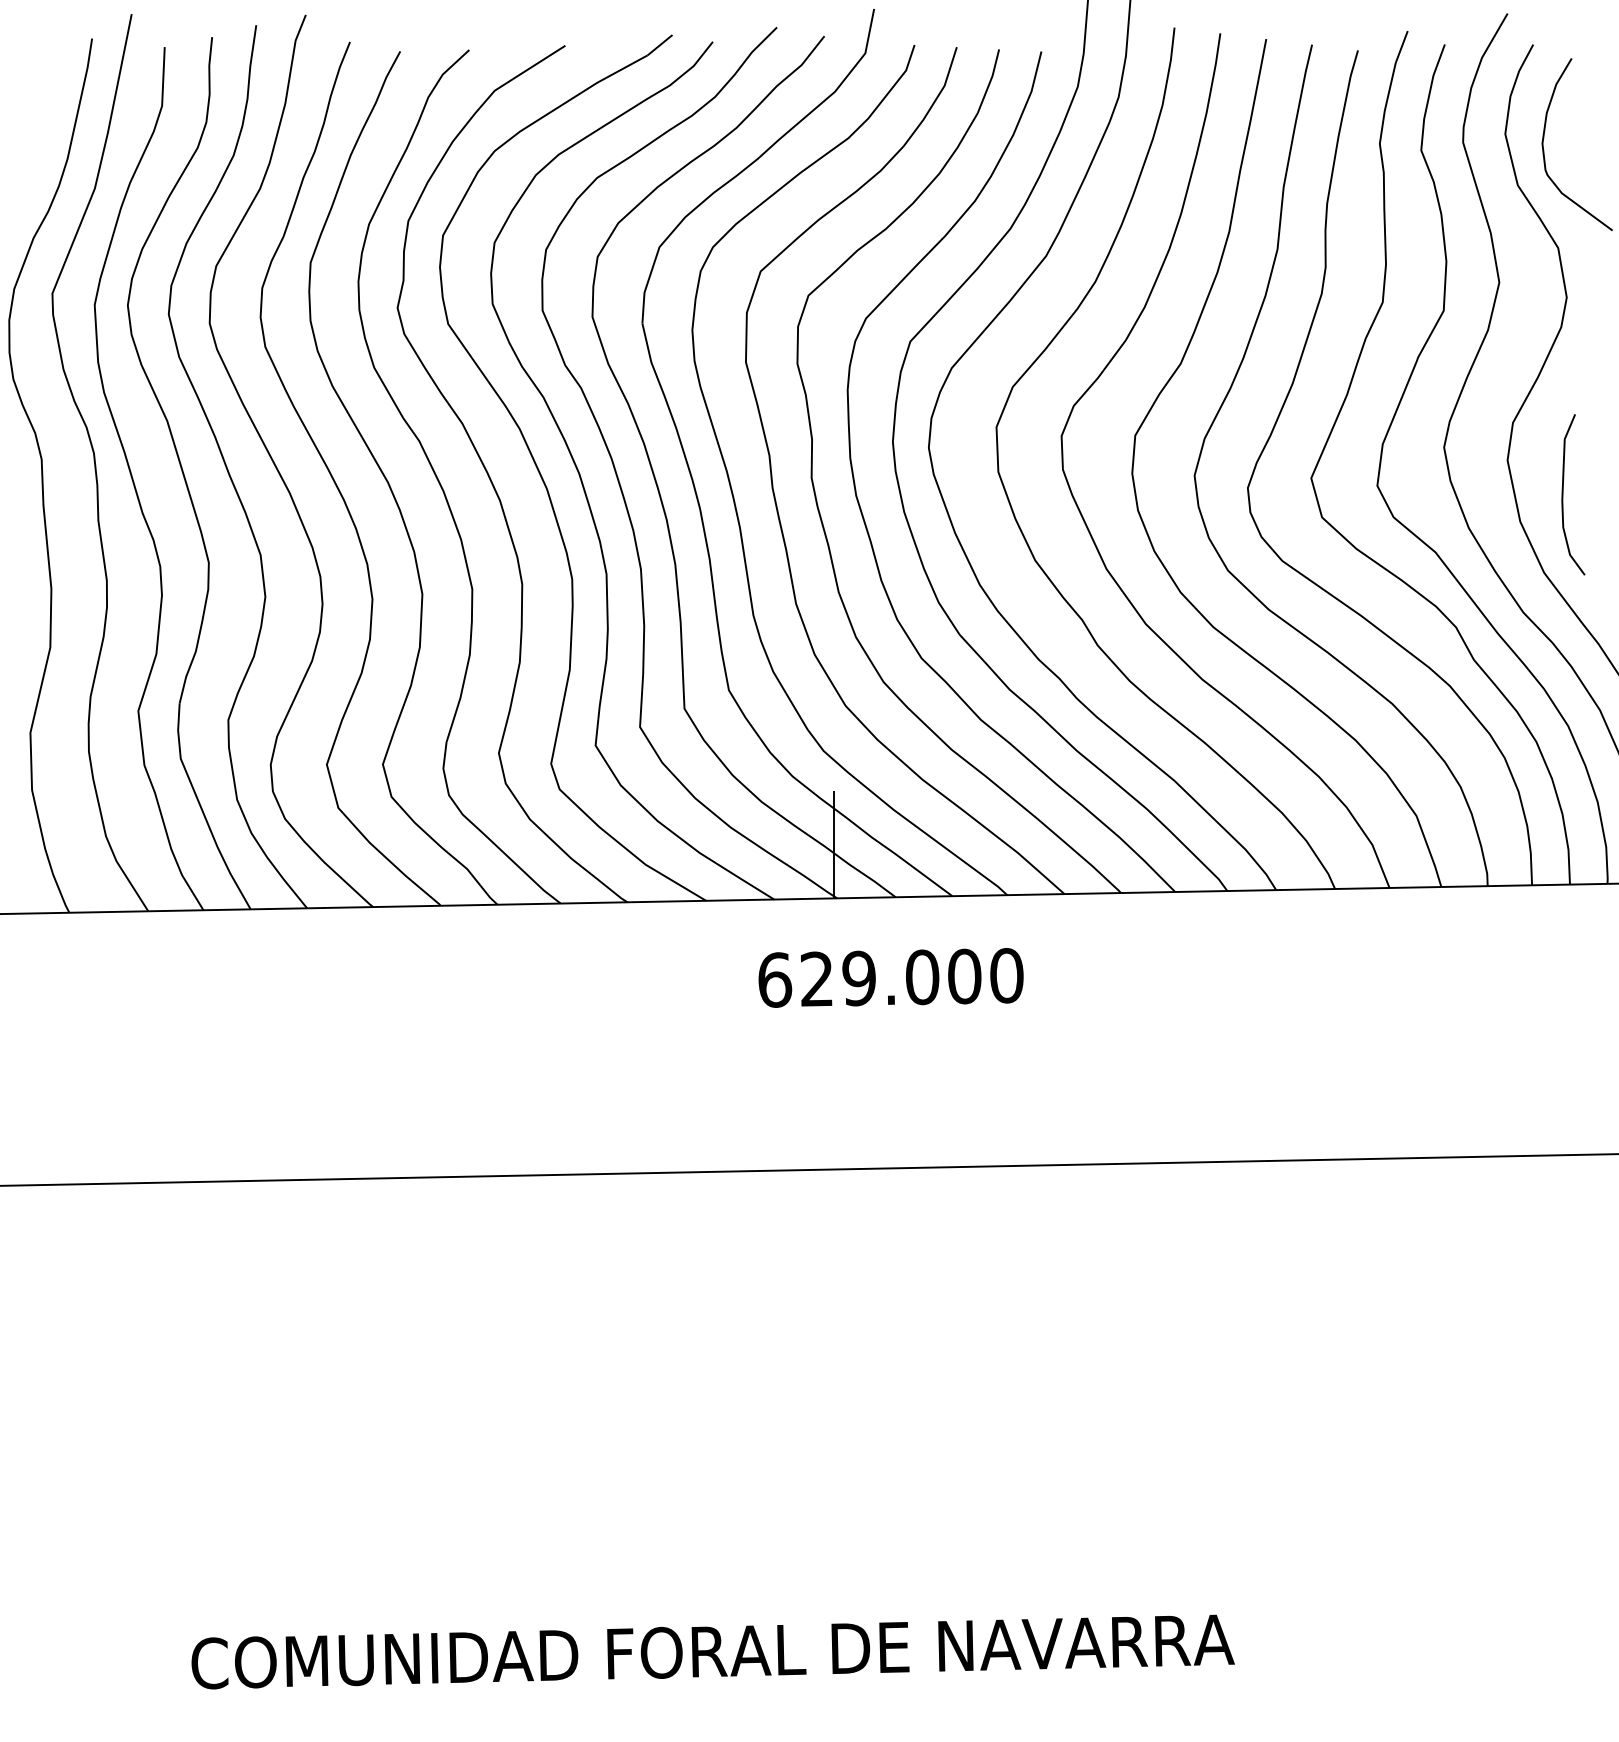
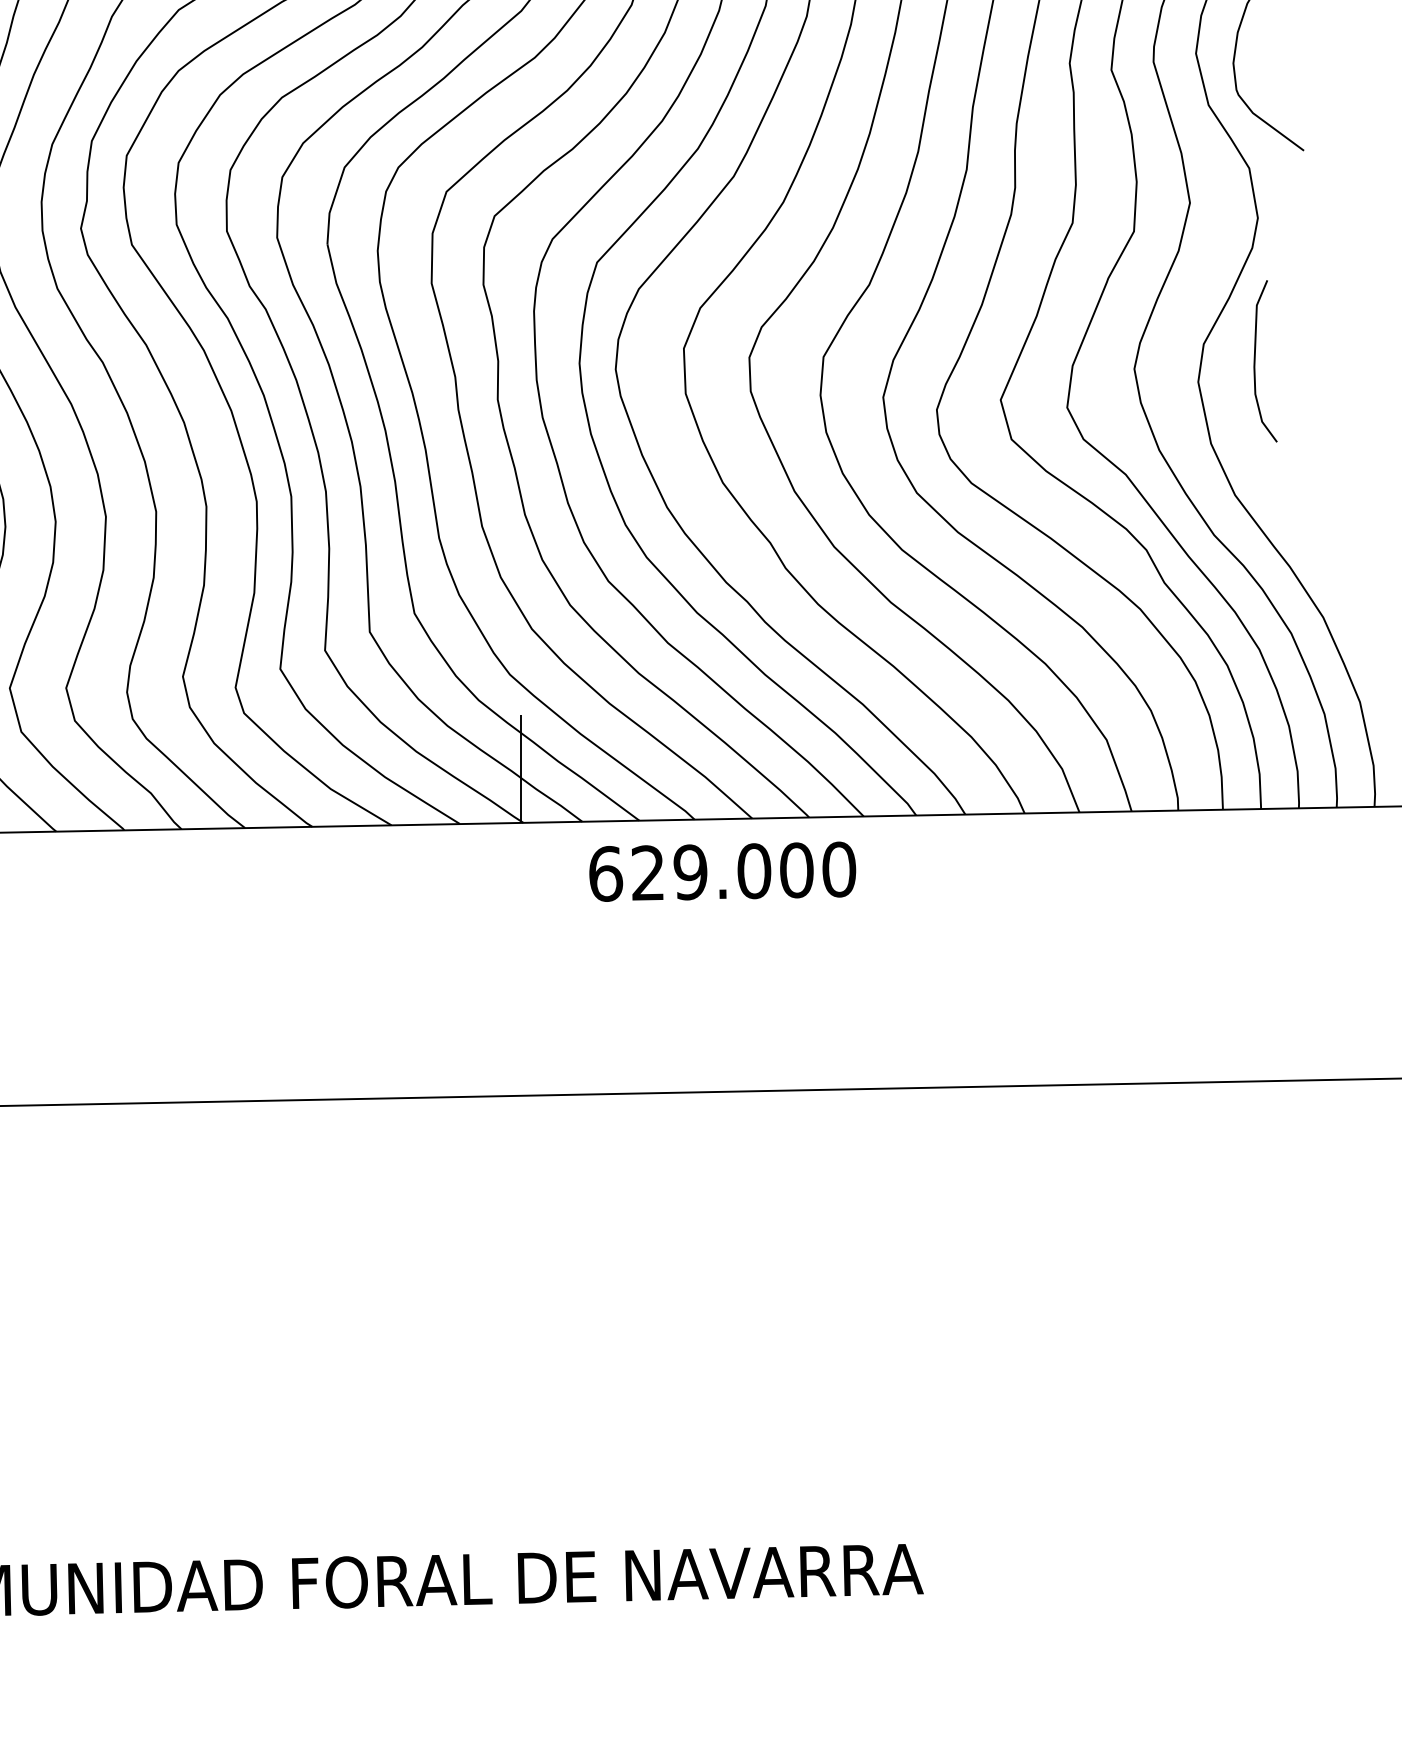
curve: (1563, 494) -> (1255, 361), moved
text: (890, 977) -> (722, 871), moved

